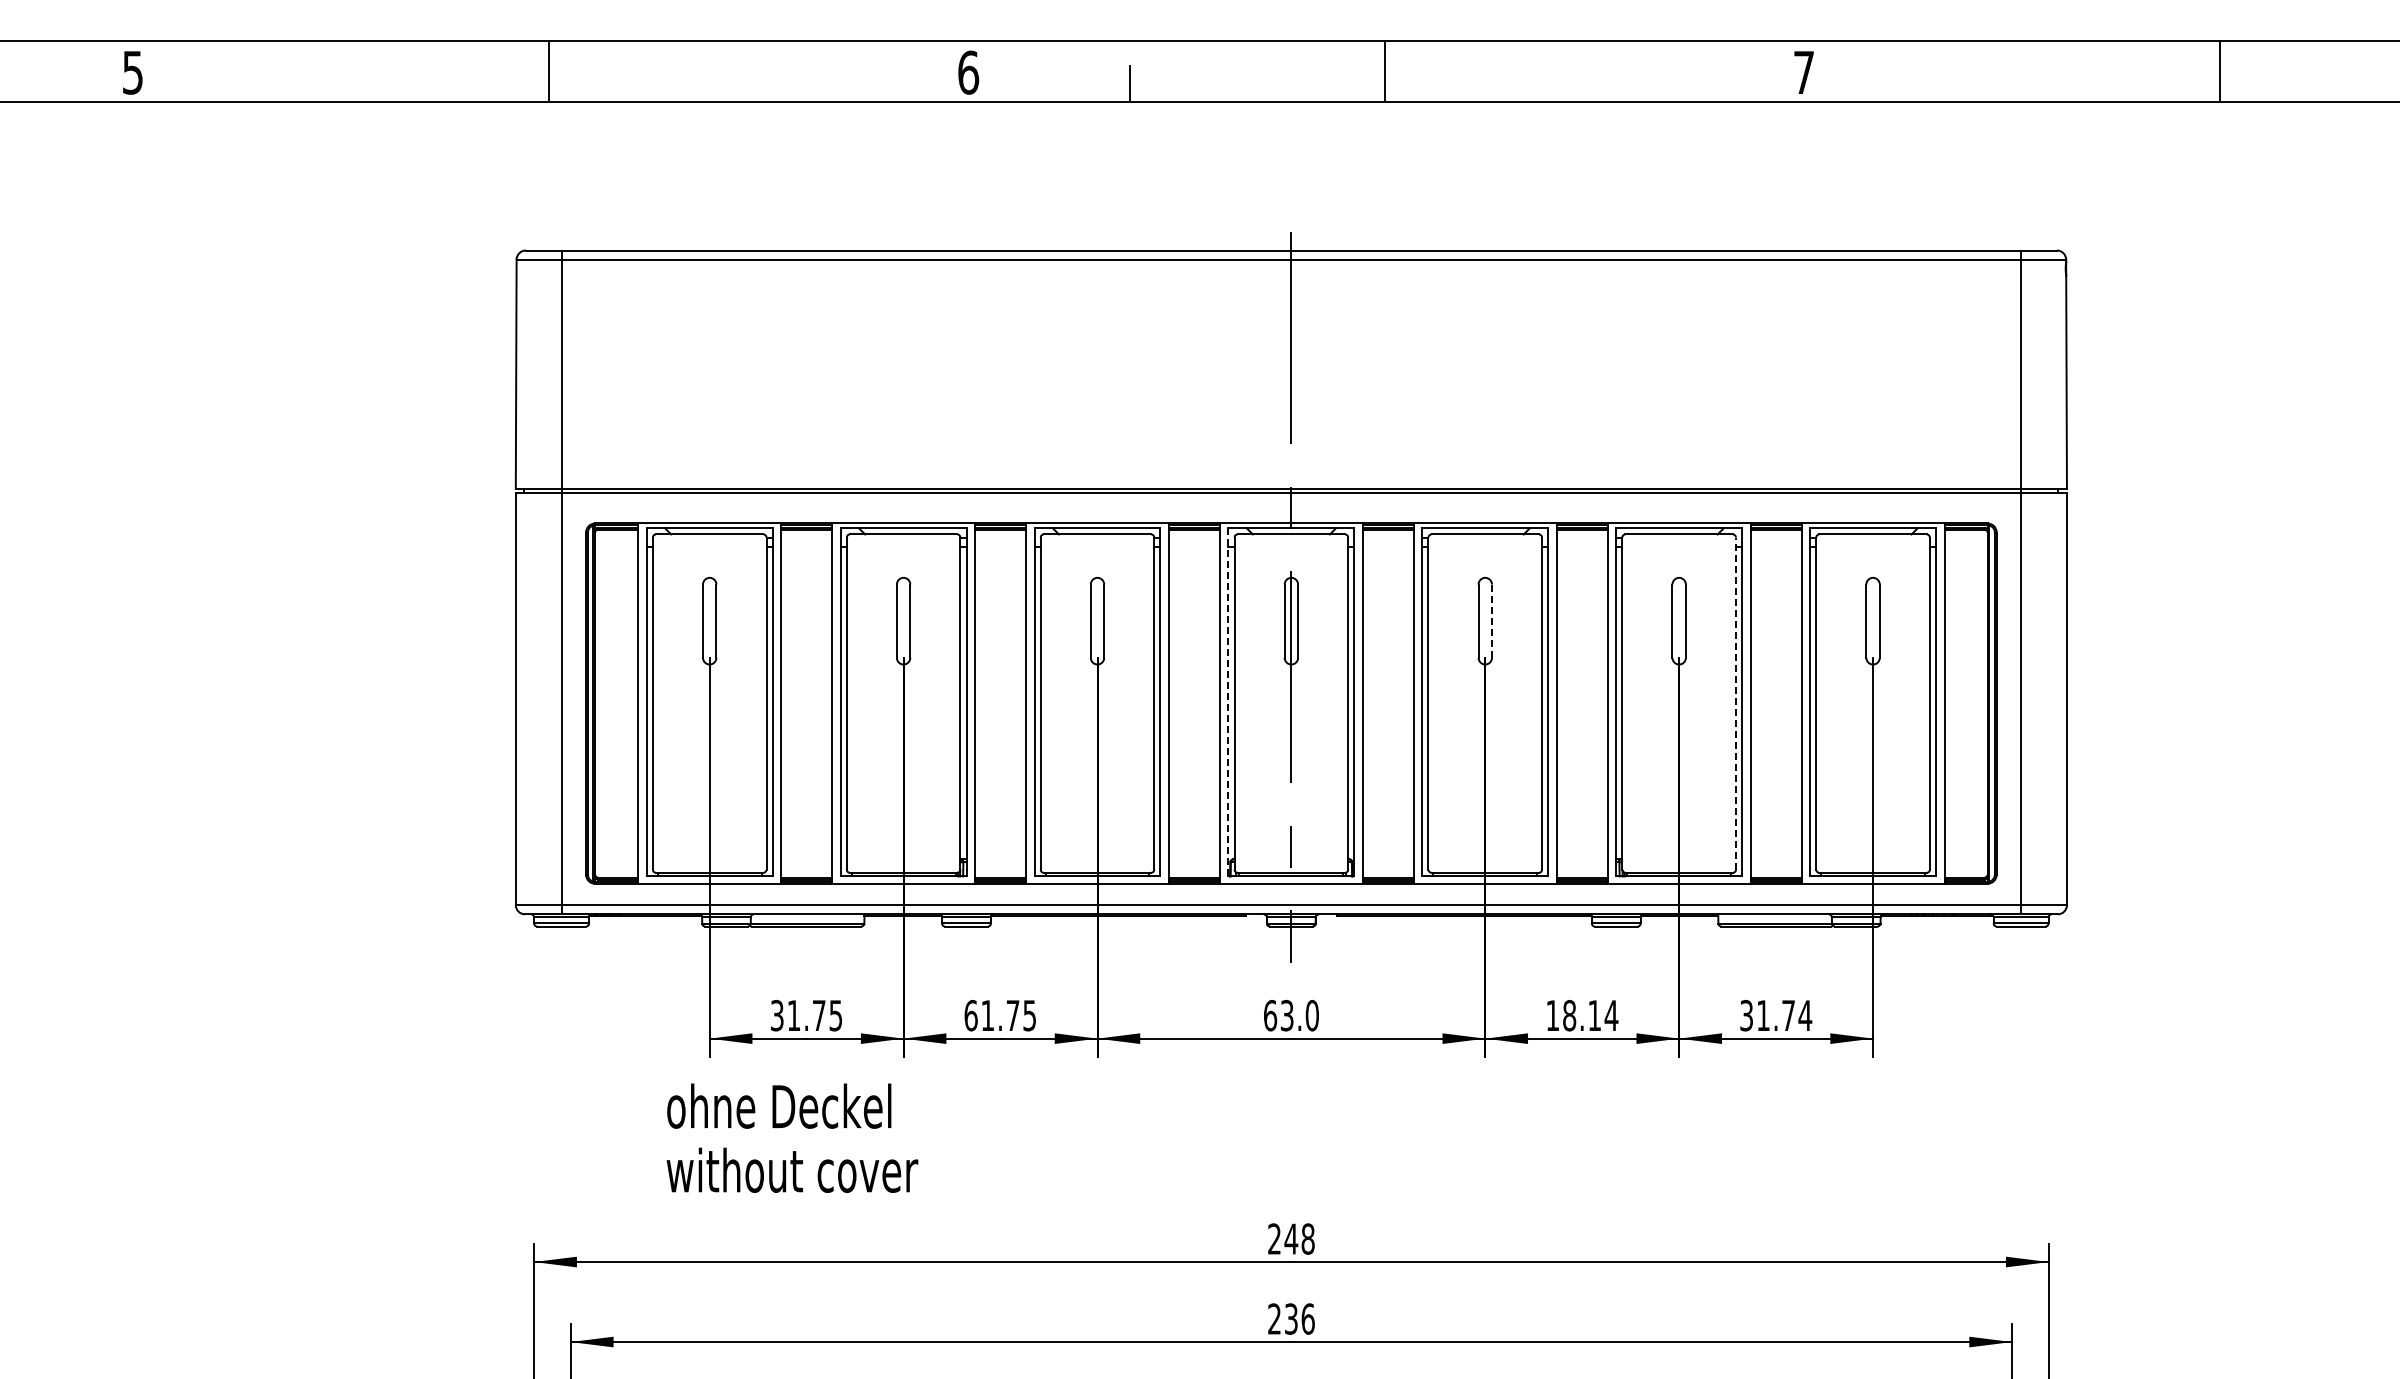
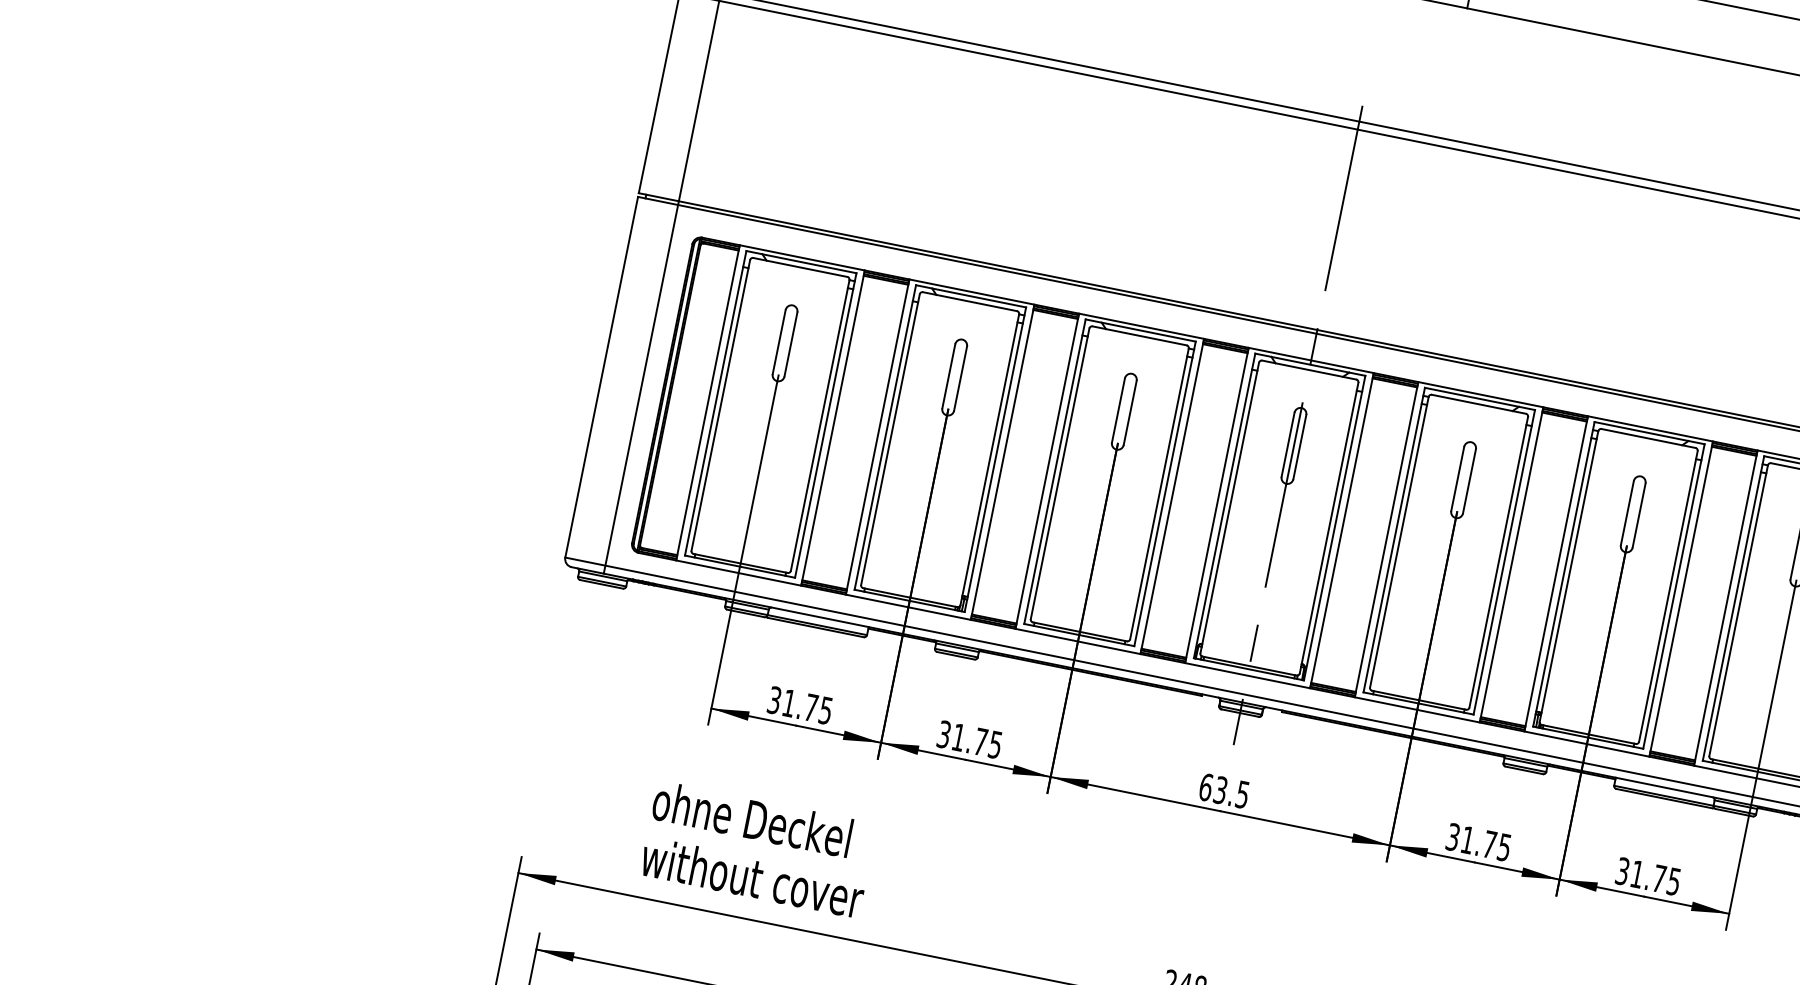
line: (1492, 621) -> (1469, 481), dashed -> solid
line: (1228, 701) -> (1224, 505), dashed -> solid
line: (1735, 703) -> (1668, 596), dashed -> solid
text: (970, 1015) -> (943, 734), 61.75 -> 31.75
text: (1311, 1015) -> (1242, 794), 63.0 -> 63.5
text: (1582, 1015) -> (1479, 842), 18.14 -> 31.75
text: (1805, 1015) -> (1674, 881), 31.74 -> 31.75
text: (792, 1137) -> (758, 849), moved

